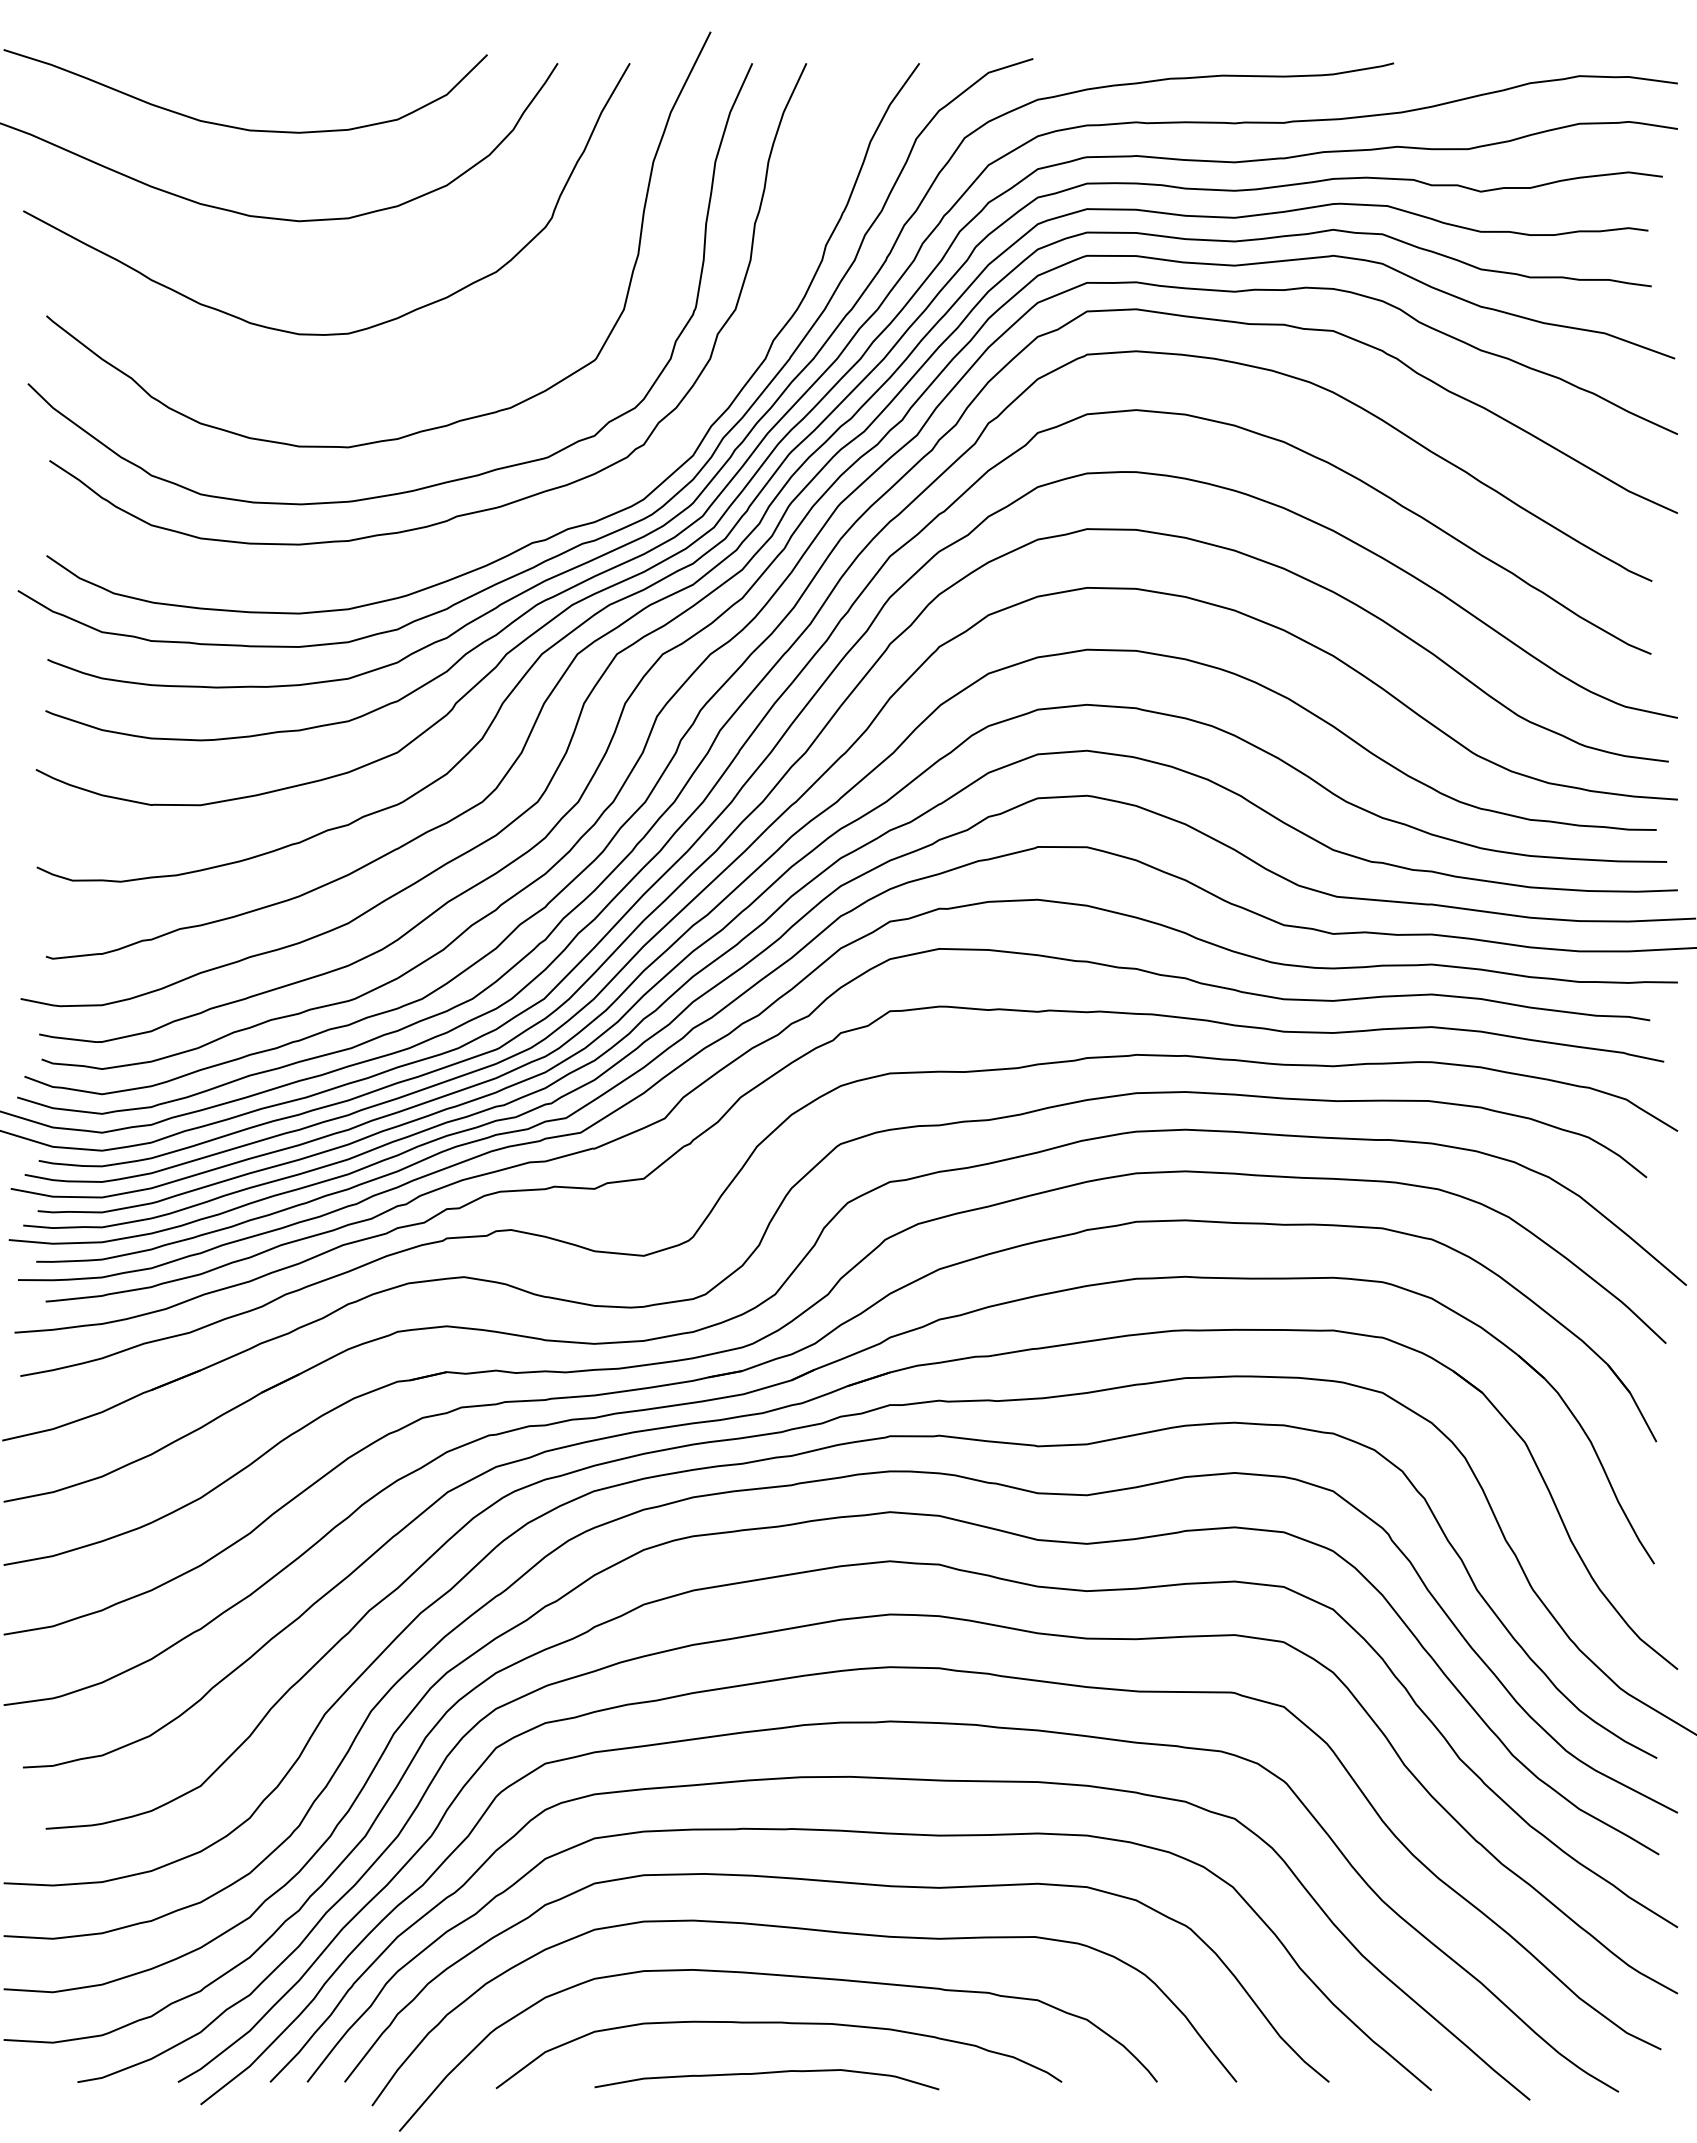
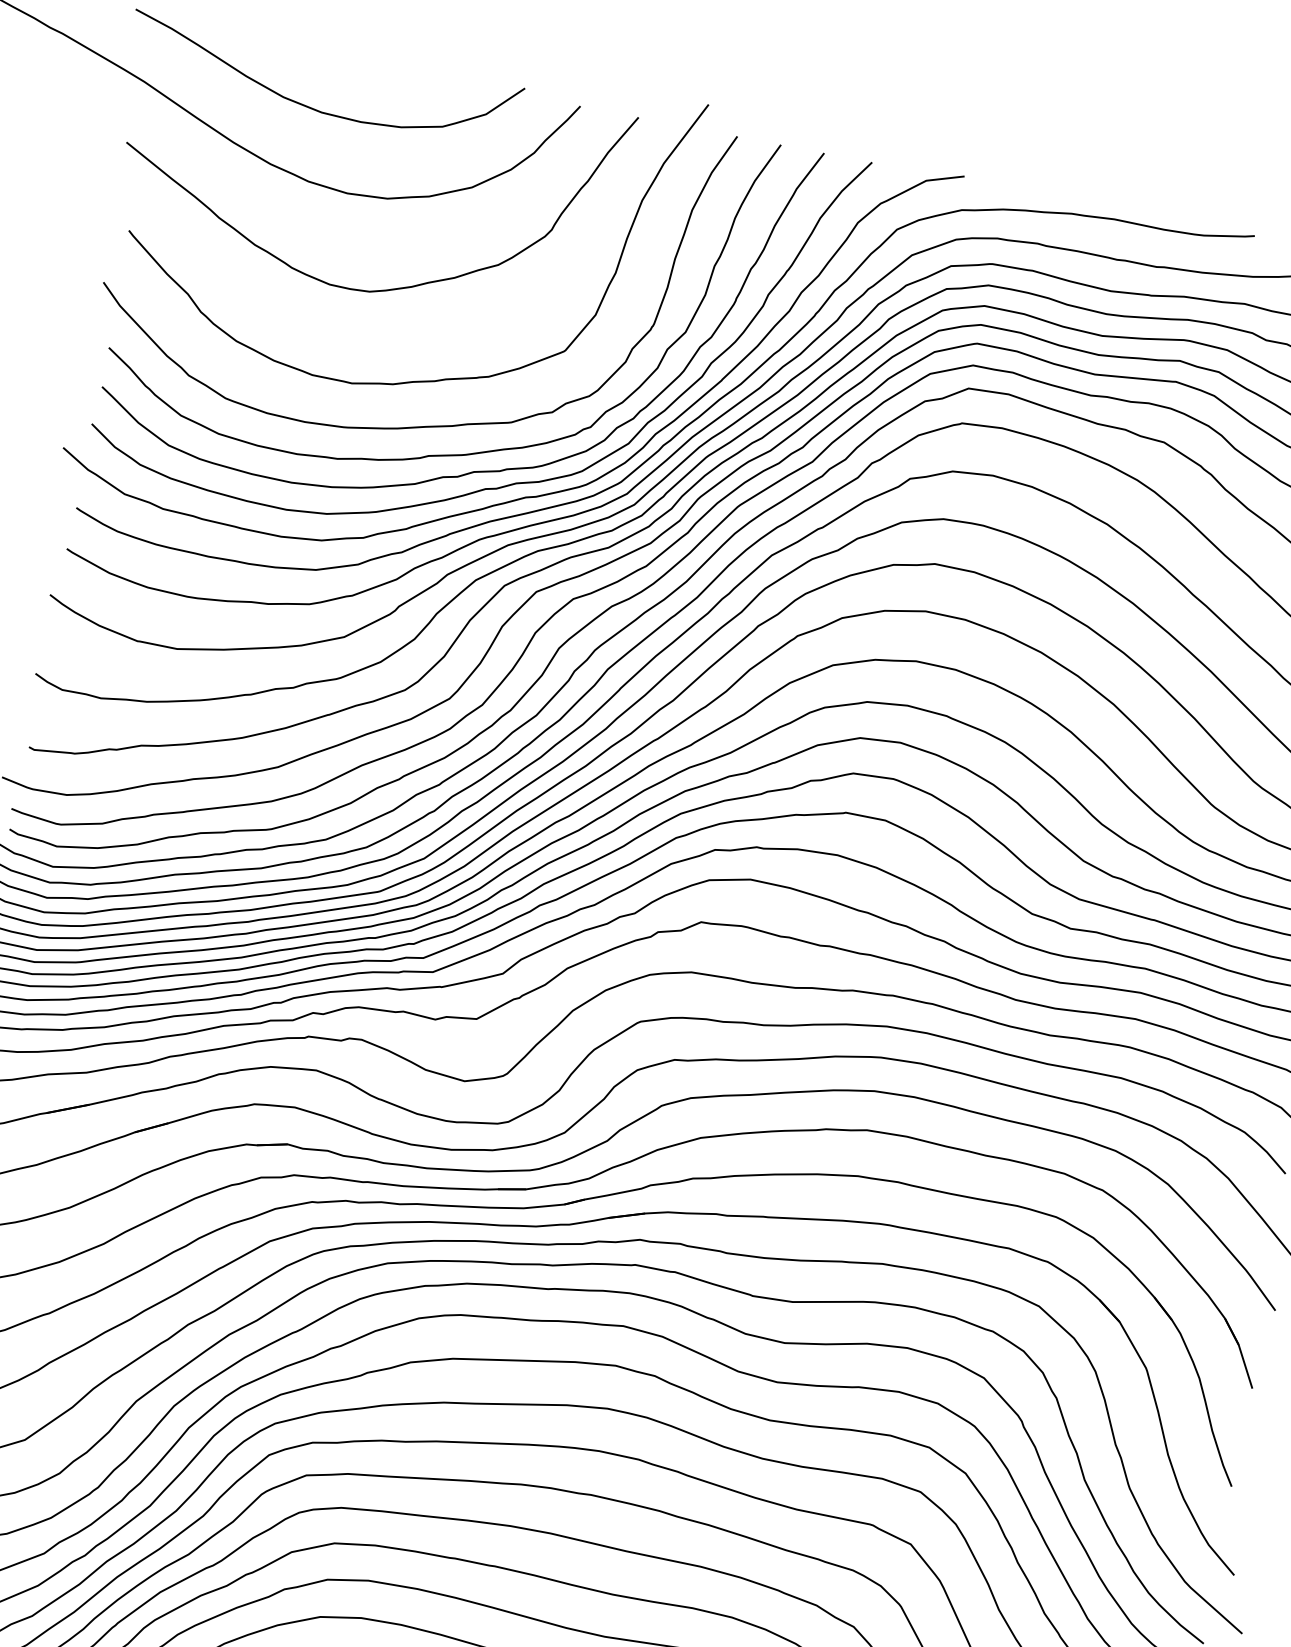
curve: (516, 523) -> (475, 470), added

